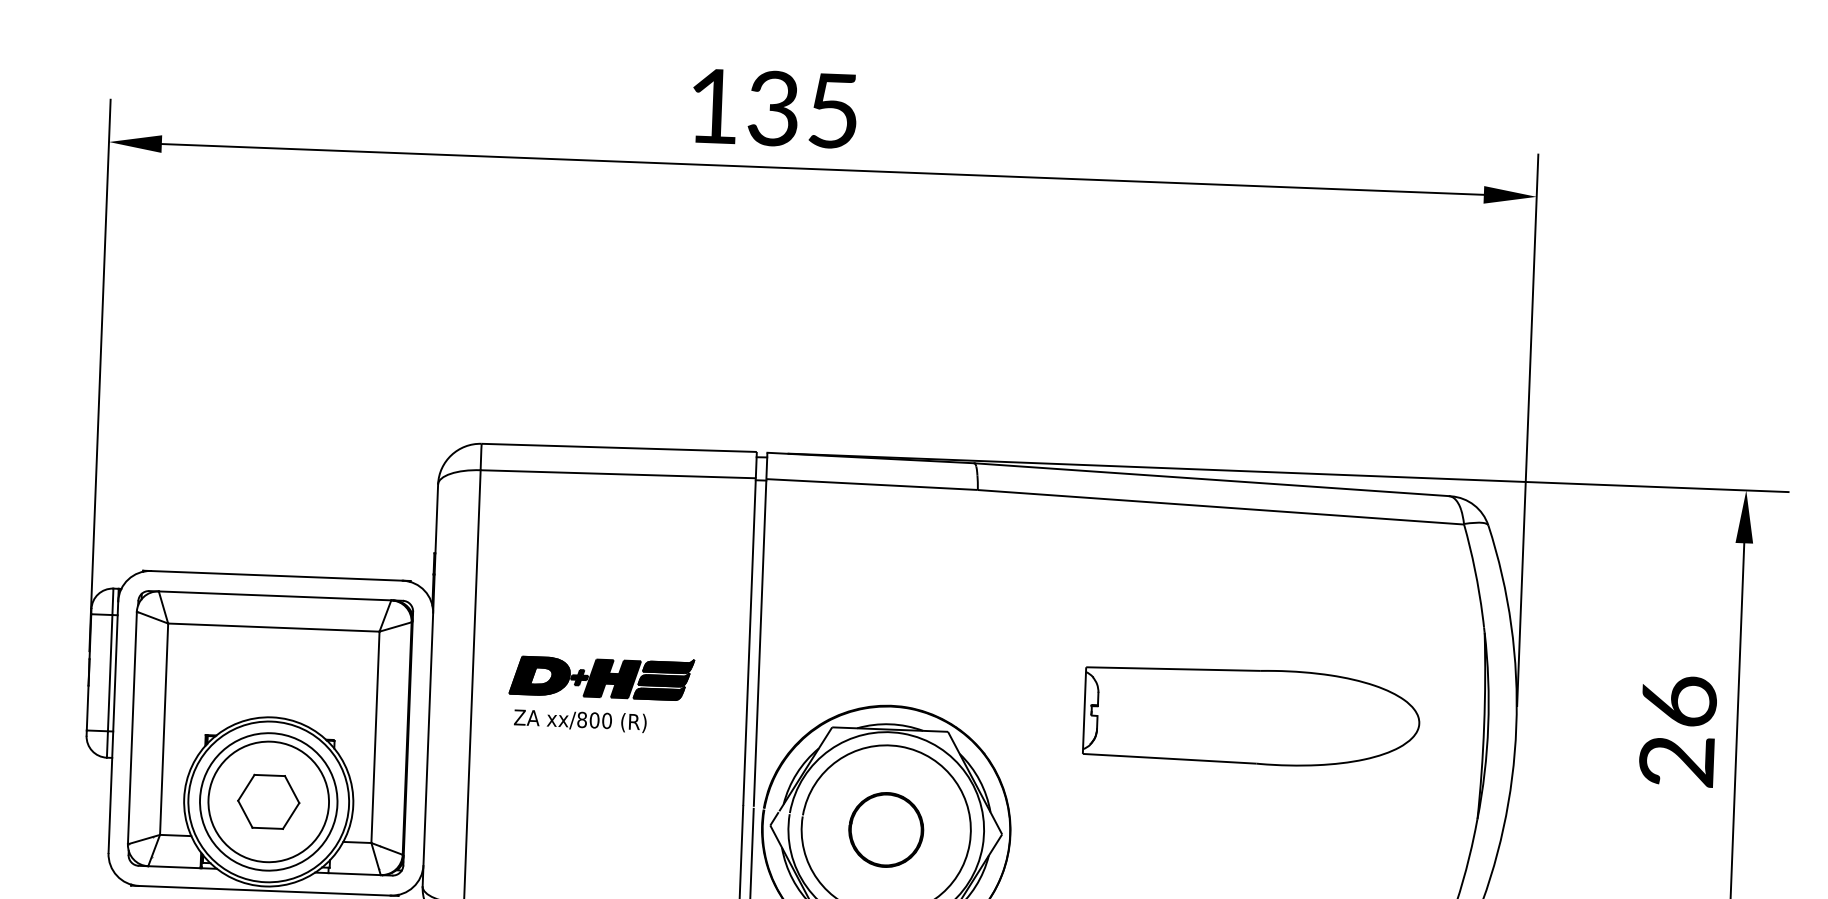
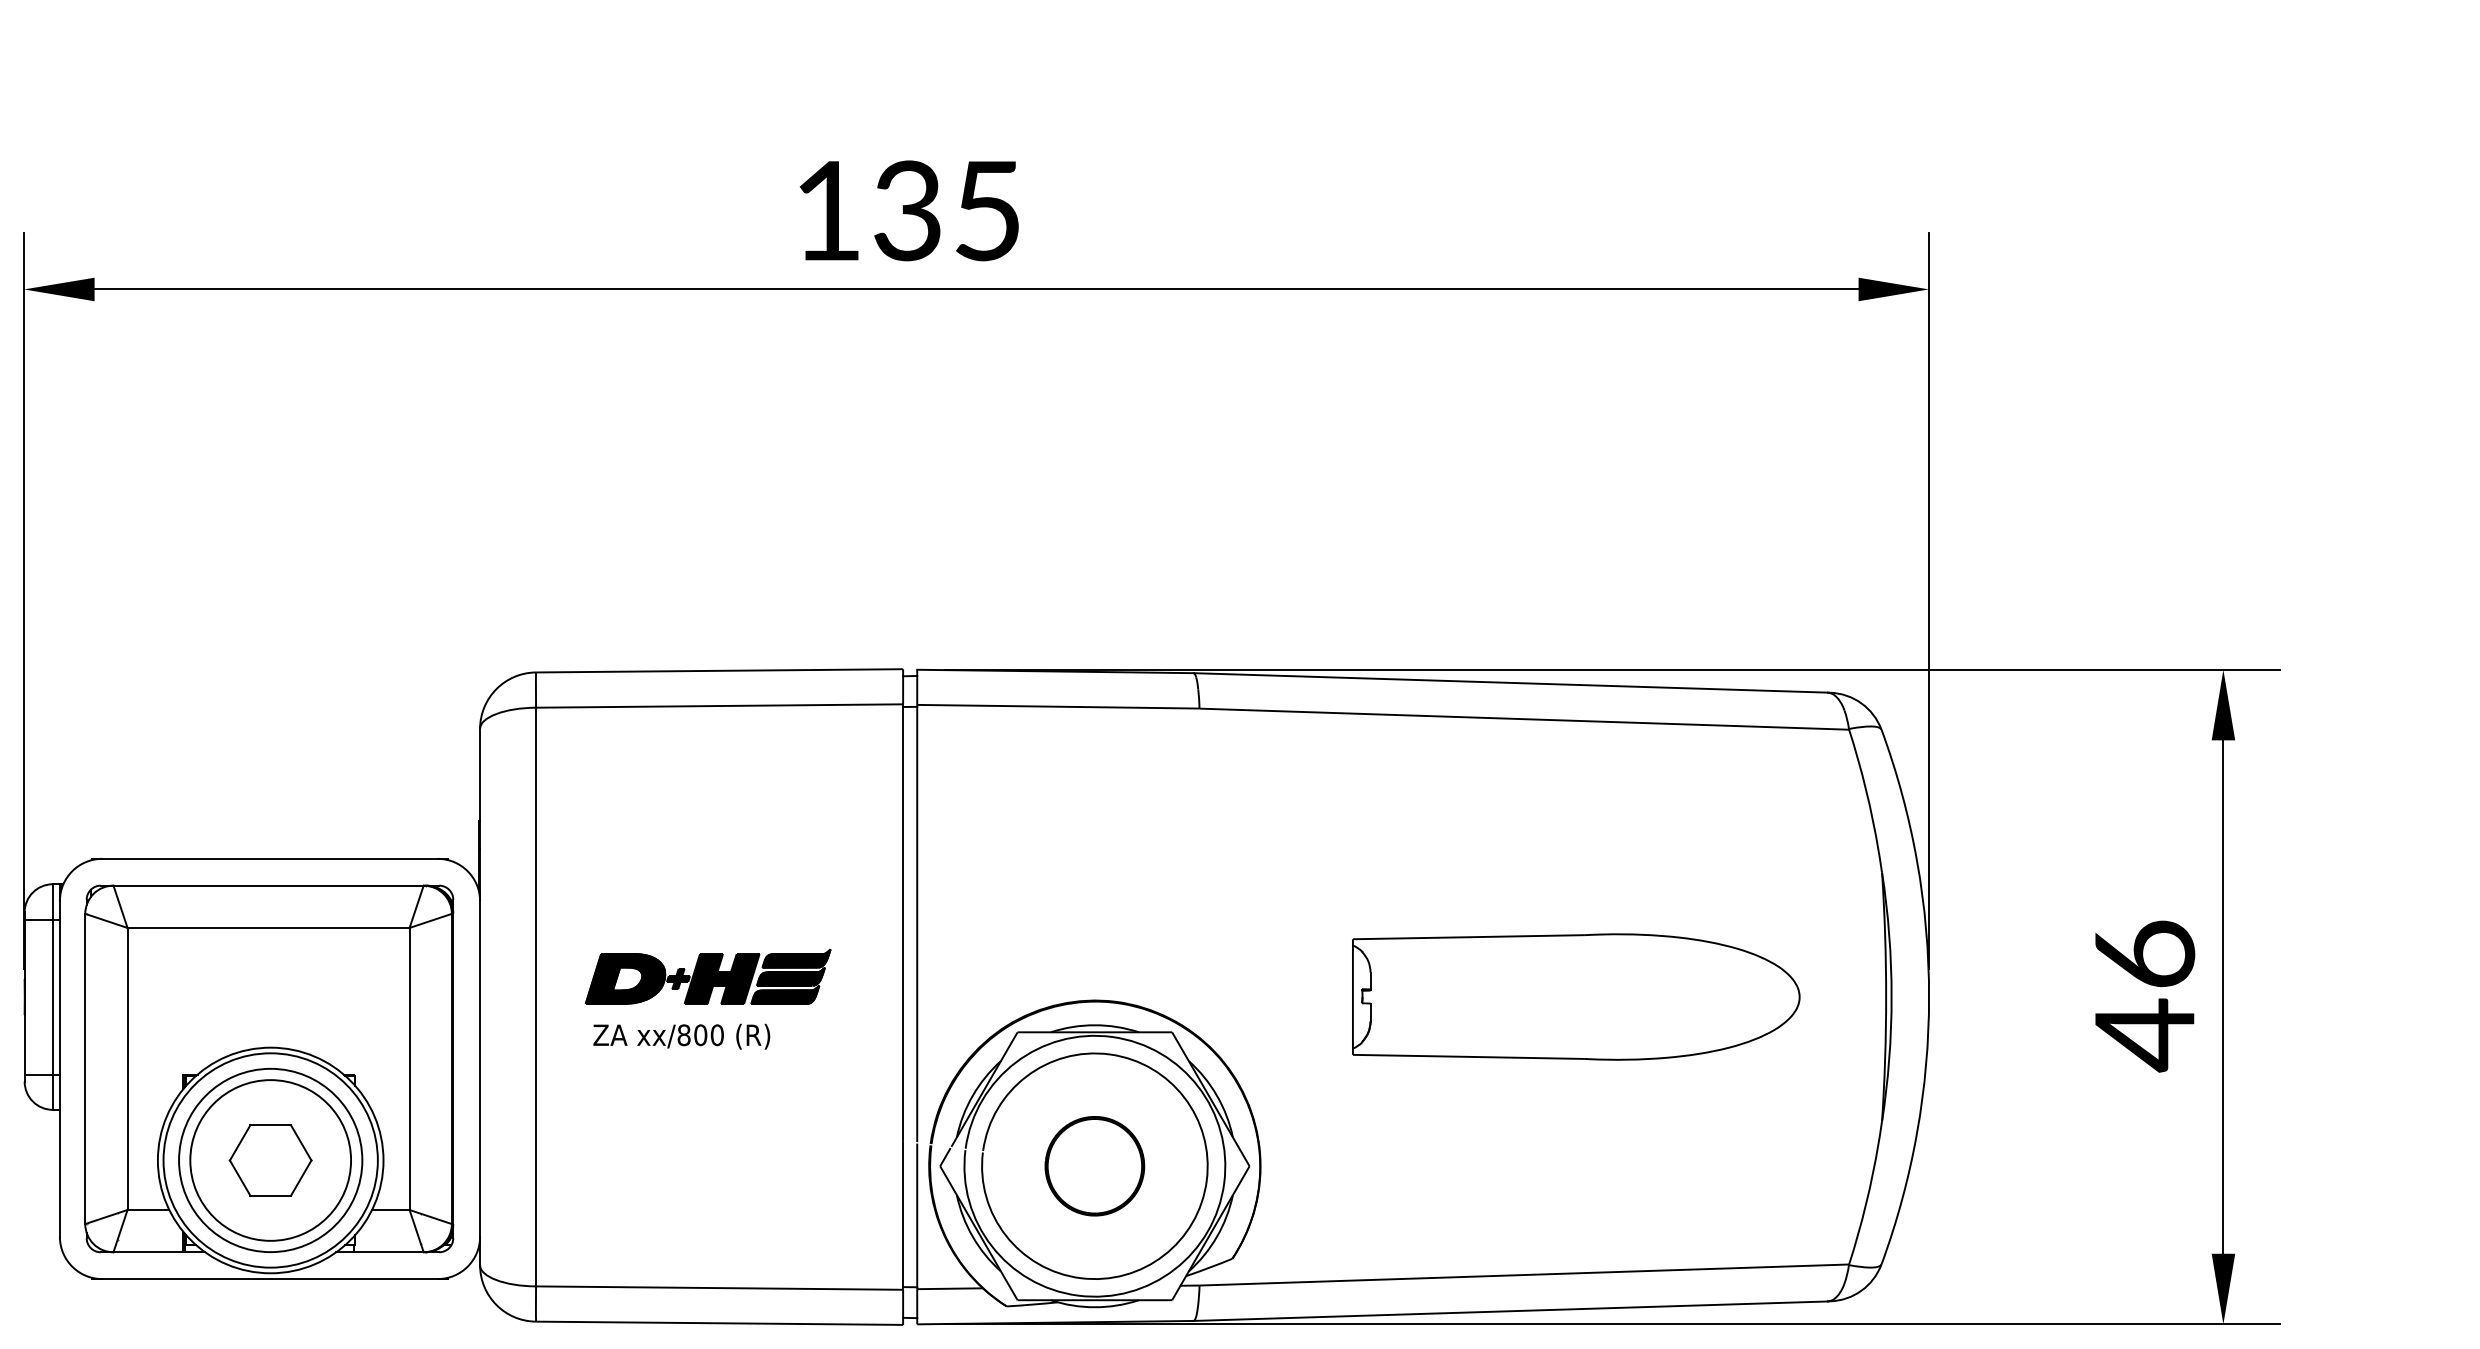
text: (1676, 762) -> (2144, 1035), 26 -> 46

